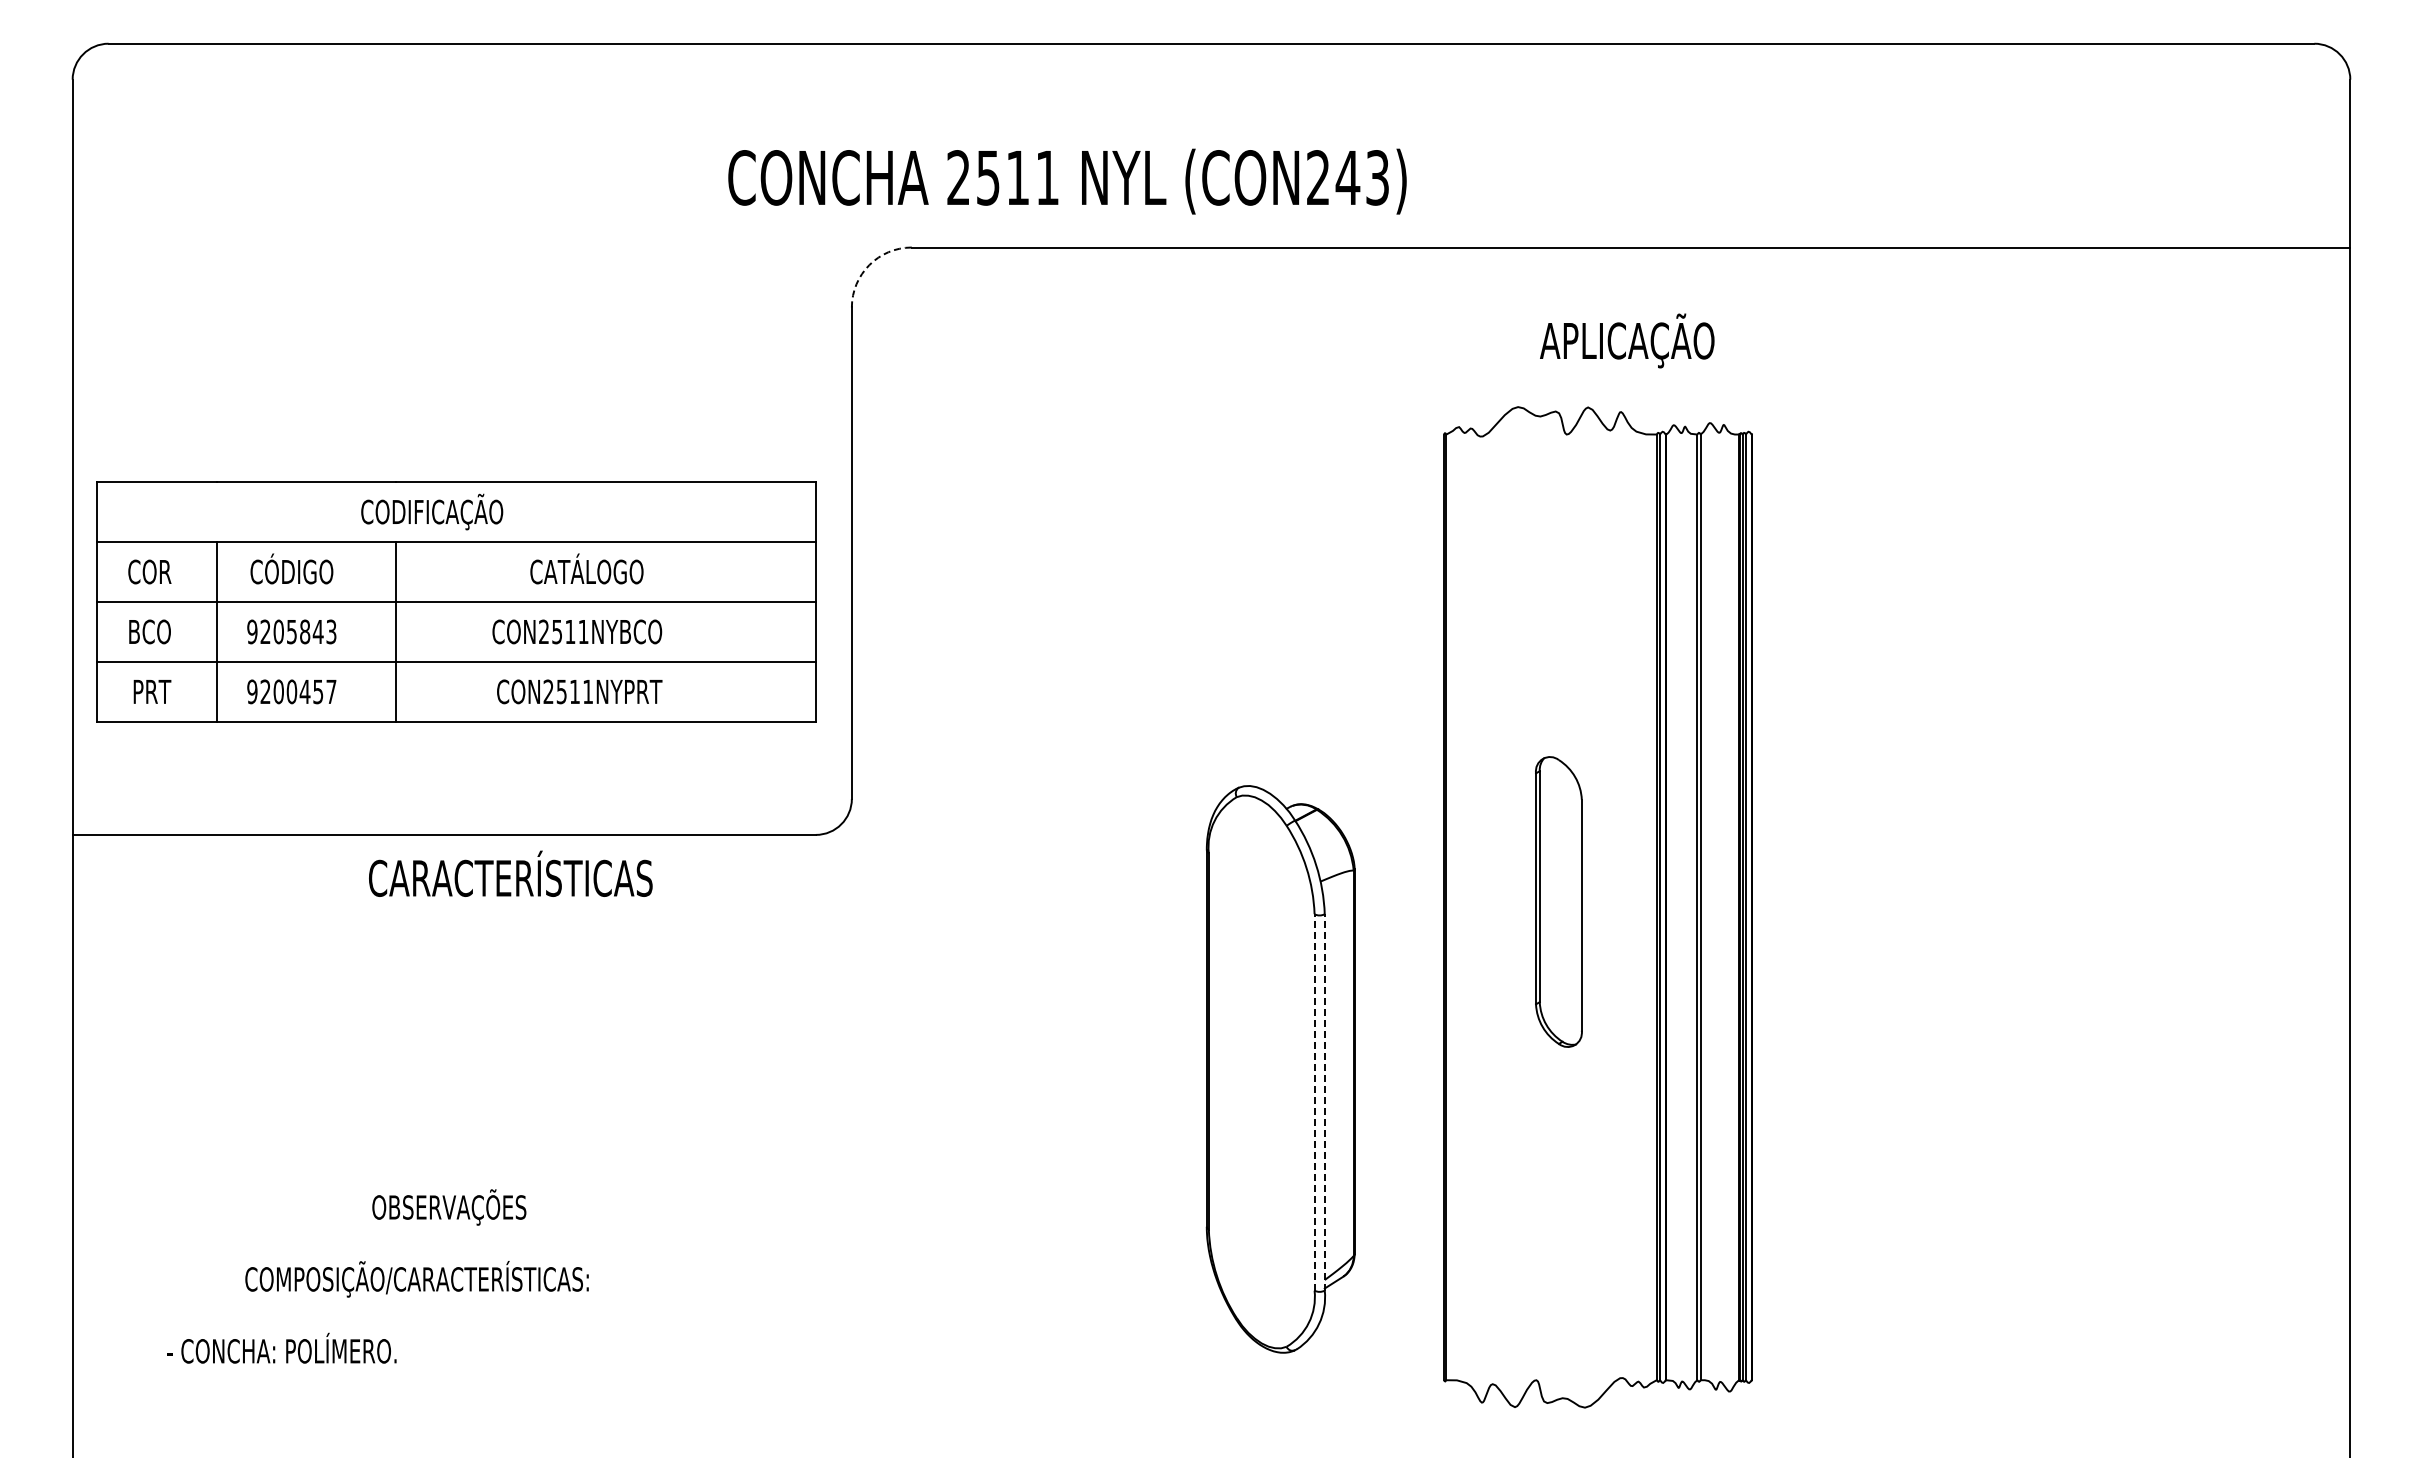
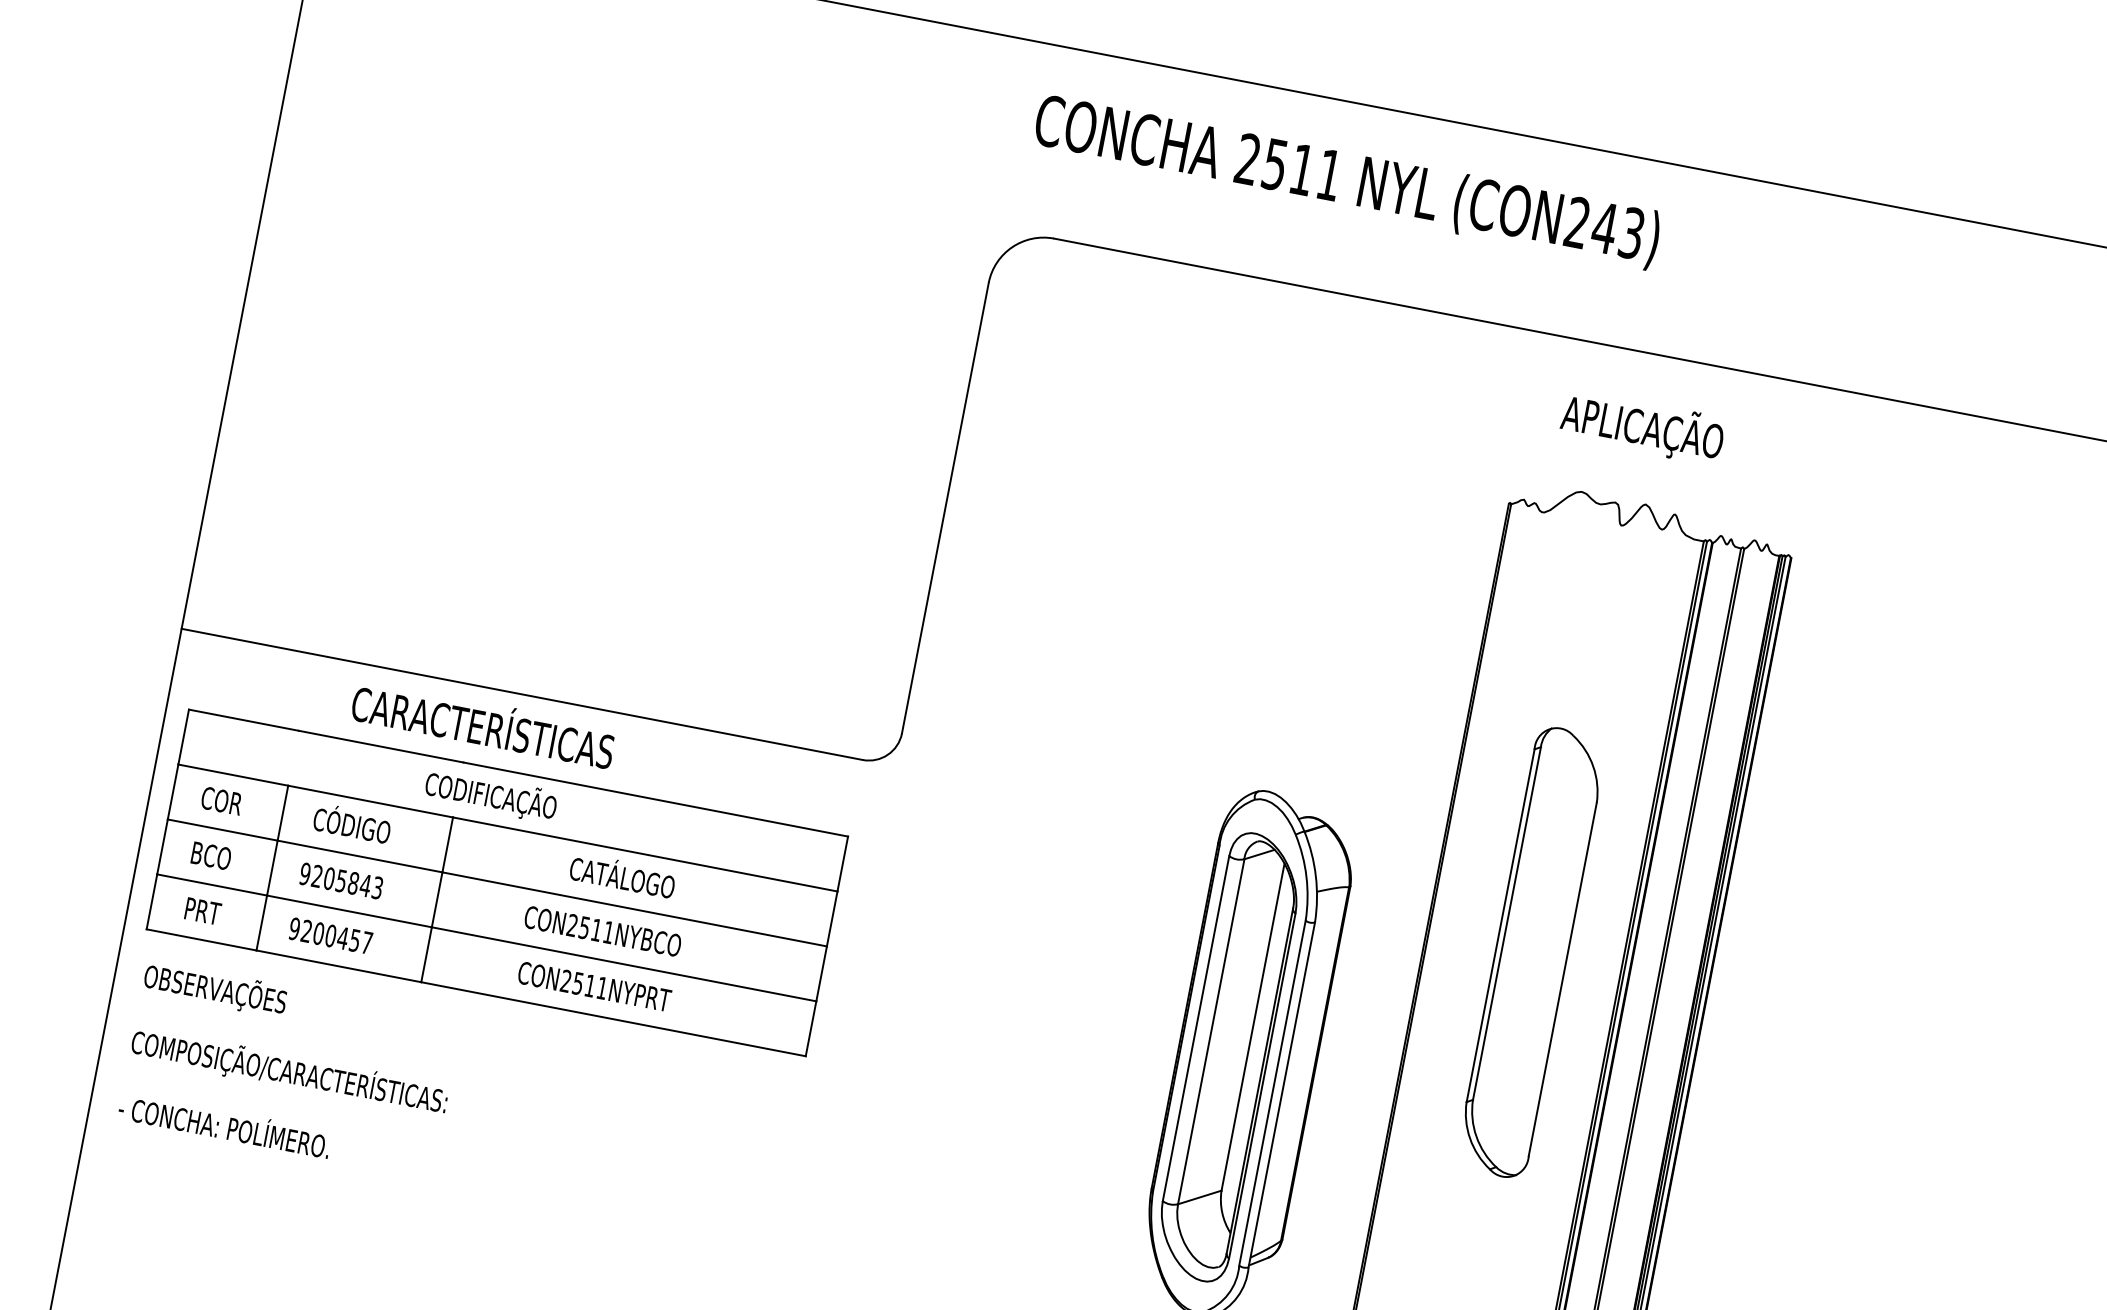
text: (1067, 181) -> (1347, 181), moved
arc: (869, 265) -> (1012, 247), dashed -> solid
text: (1627, 340) -> (1642, 427), moved
part: (456, 601) -> (497, 882), moved
text: (510, 873) -> (483, 723), moved
part: (1558, 901) -> (1531, 952), size x1.67
part: (1261, 1073) -> (1228, 1057), added
line: (1314, 1101) -> (1272, 1092), dashed -> solid
line: (1324, 1101) -> (1281, 1094), dashed -> solid
text: (449, 1207) -> (215, 989), moved
text: (416, 1279) -> (289, 1072), moved
text: (281, 1347) -> (224, 1124), moved

